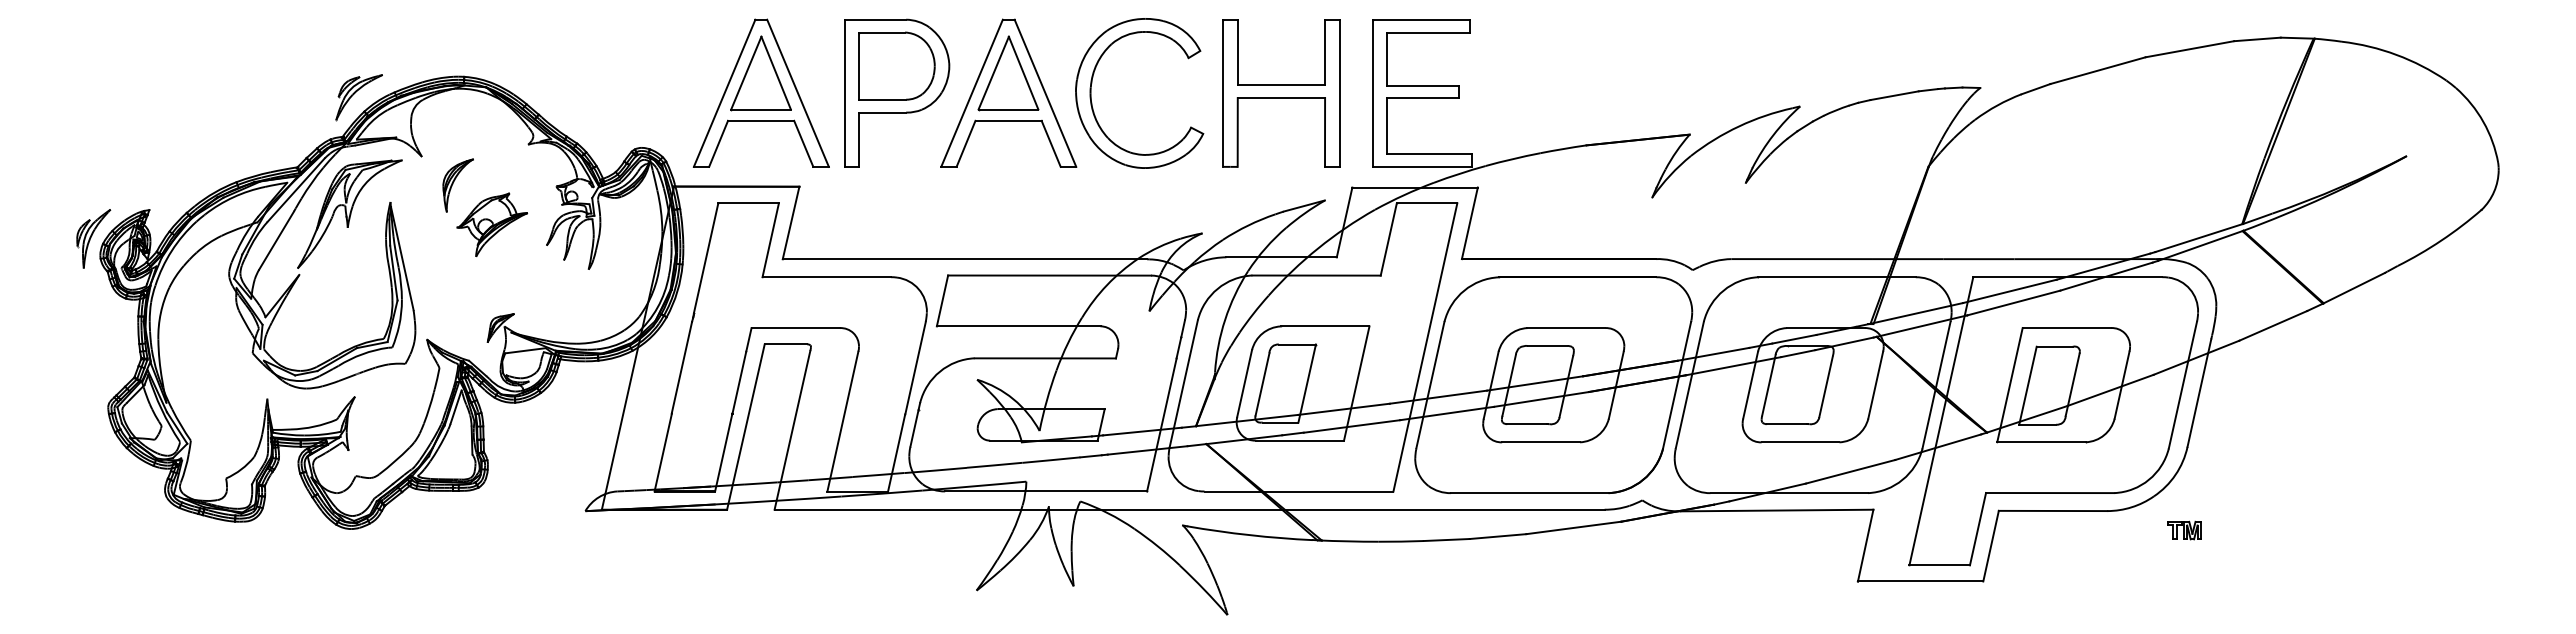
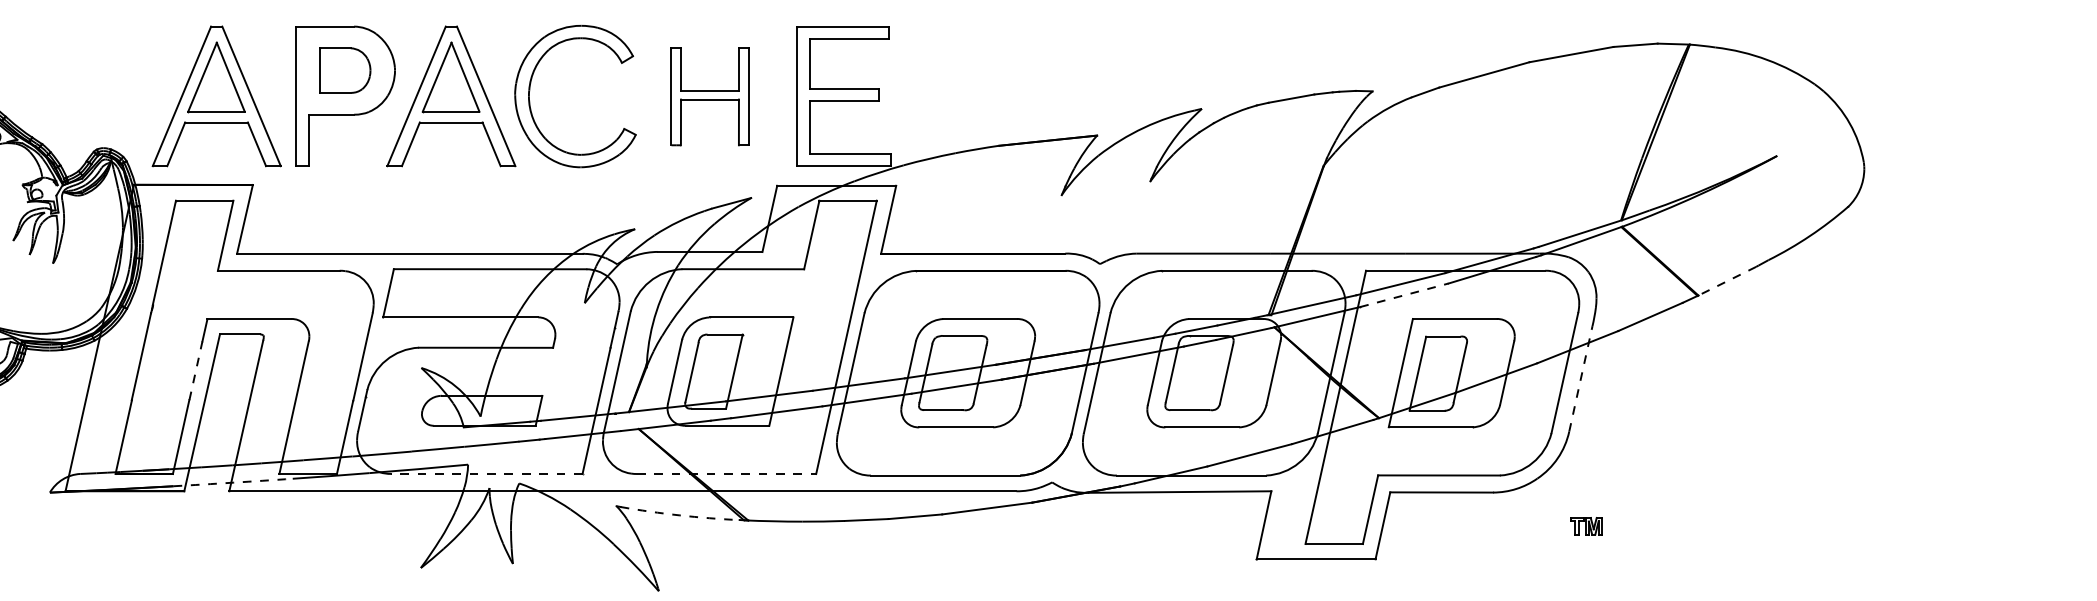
part: (896, 65) -> (344, 70), size x0.7
part: (1281, 93) -> (710, 96), size x0.7
line: (2353, 288) -> (1726, 281), solid -> dashed
line: (2014, 302) -> (1405, 294), solid -> dashed
line: (739, 382) -> (196, 370), solid -> dashed
line: (2199, 392) -> (1580, 380), solid -> dashed
line: (1046, 491) -> (487, 474), solid -> dashed
line: (1299, 491) -> (727, 474), solid -> dashed
arc: (778, 500) -> (233, 482), solid -> dashed
part: (2184, 530) -> (1586, 526), moved
arc: (1249, 535) -> (679, 515), solid -> dashed

